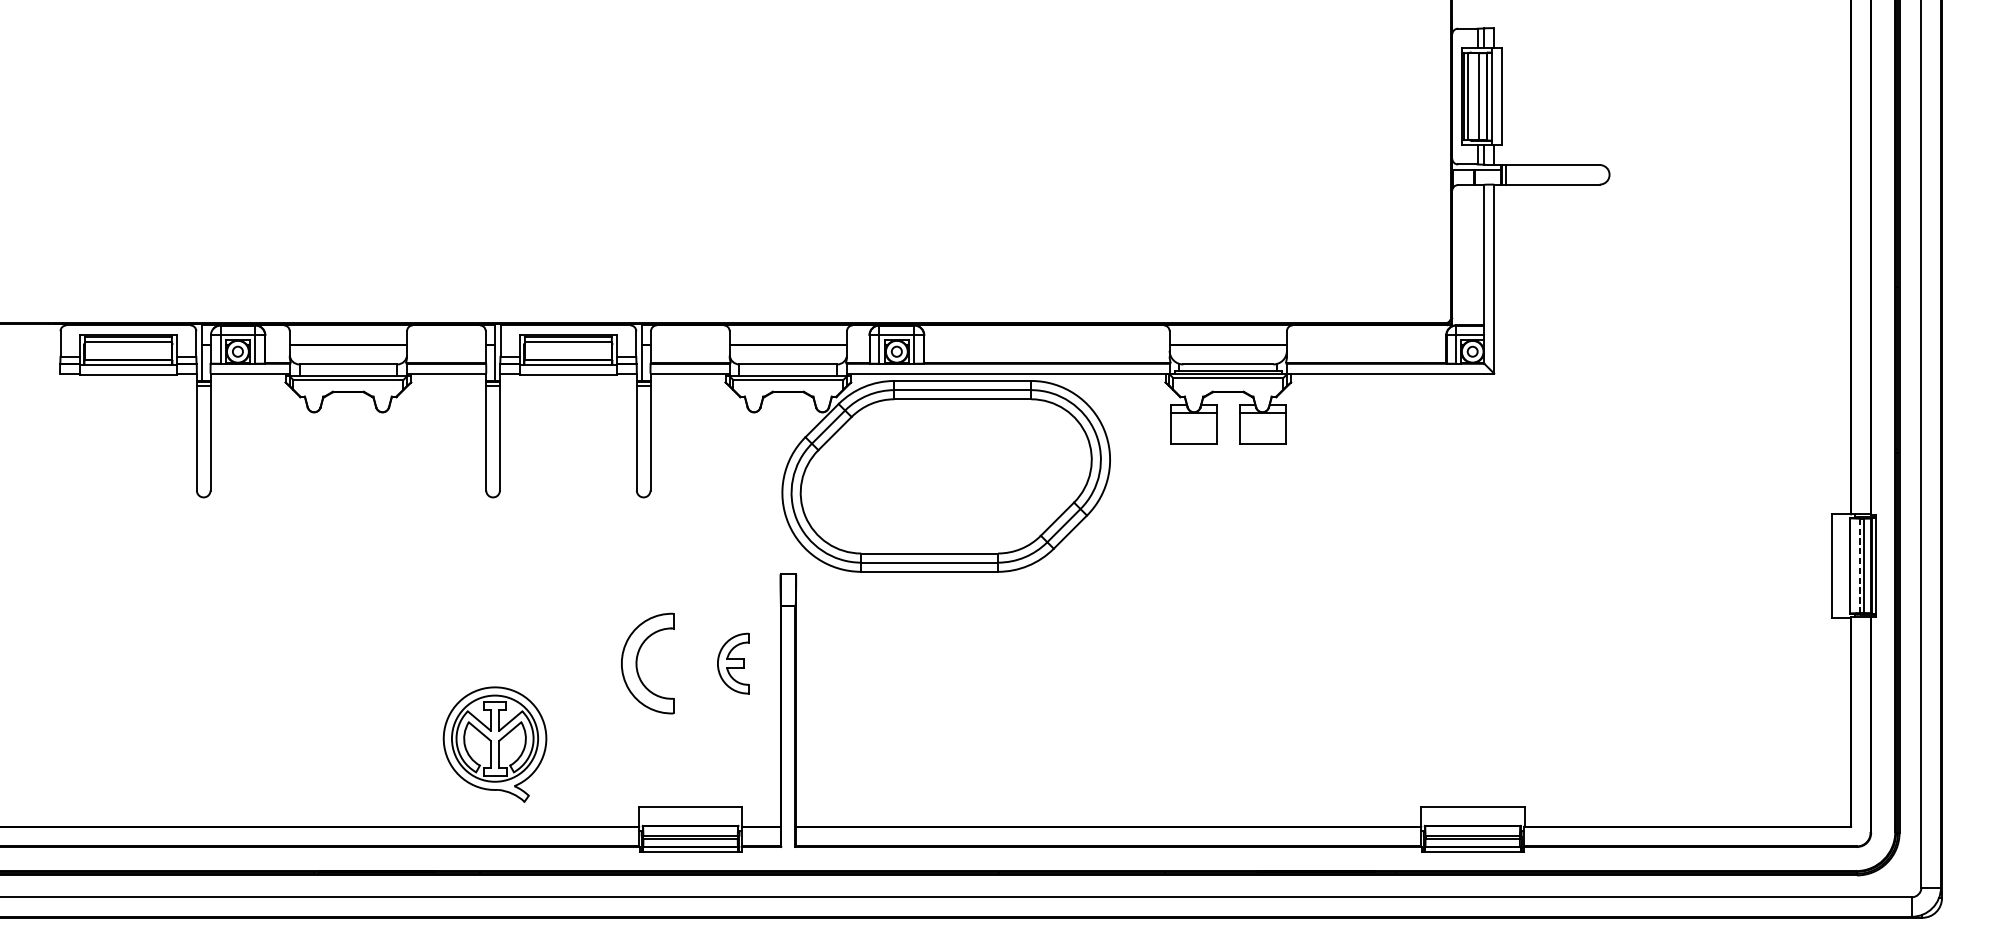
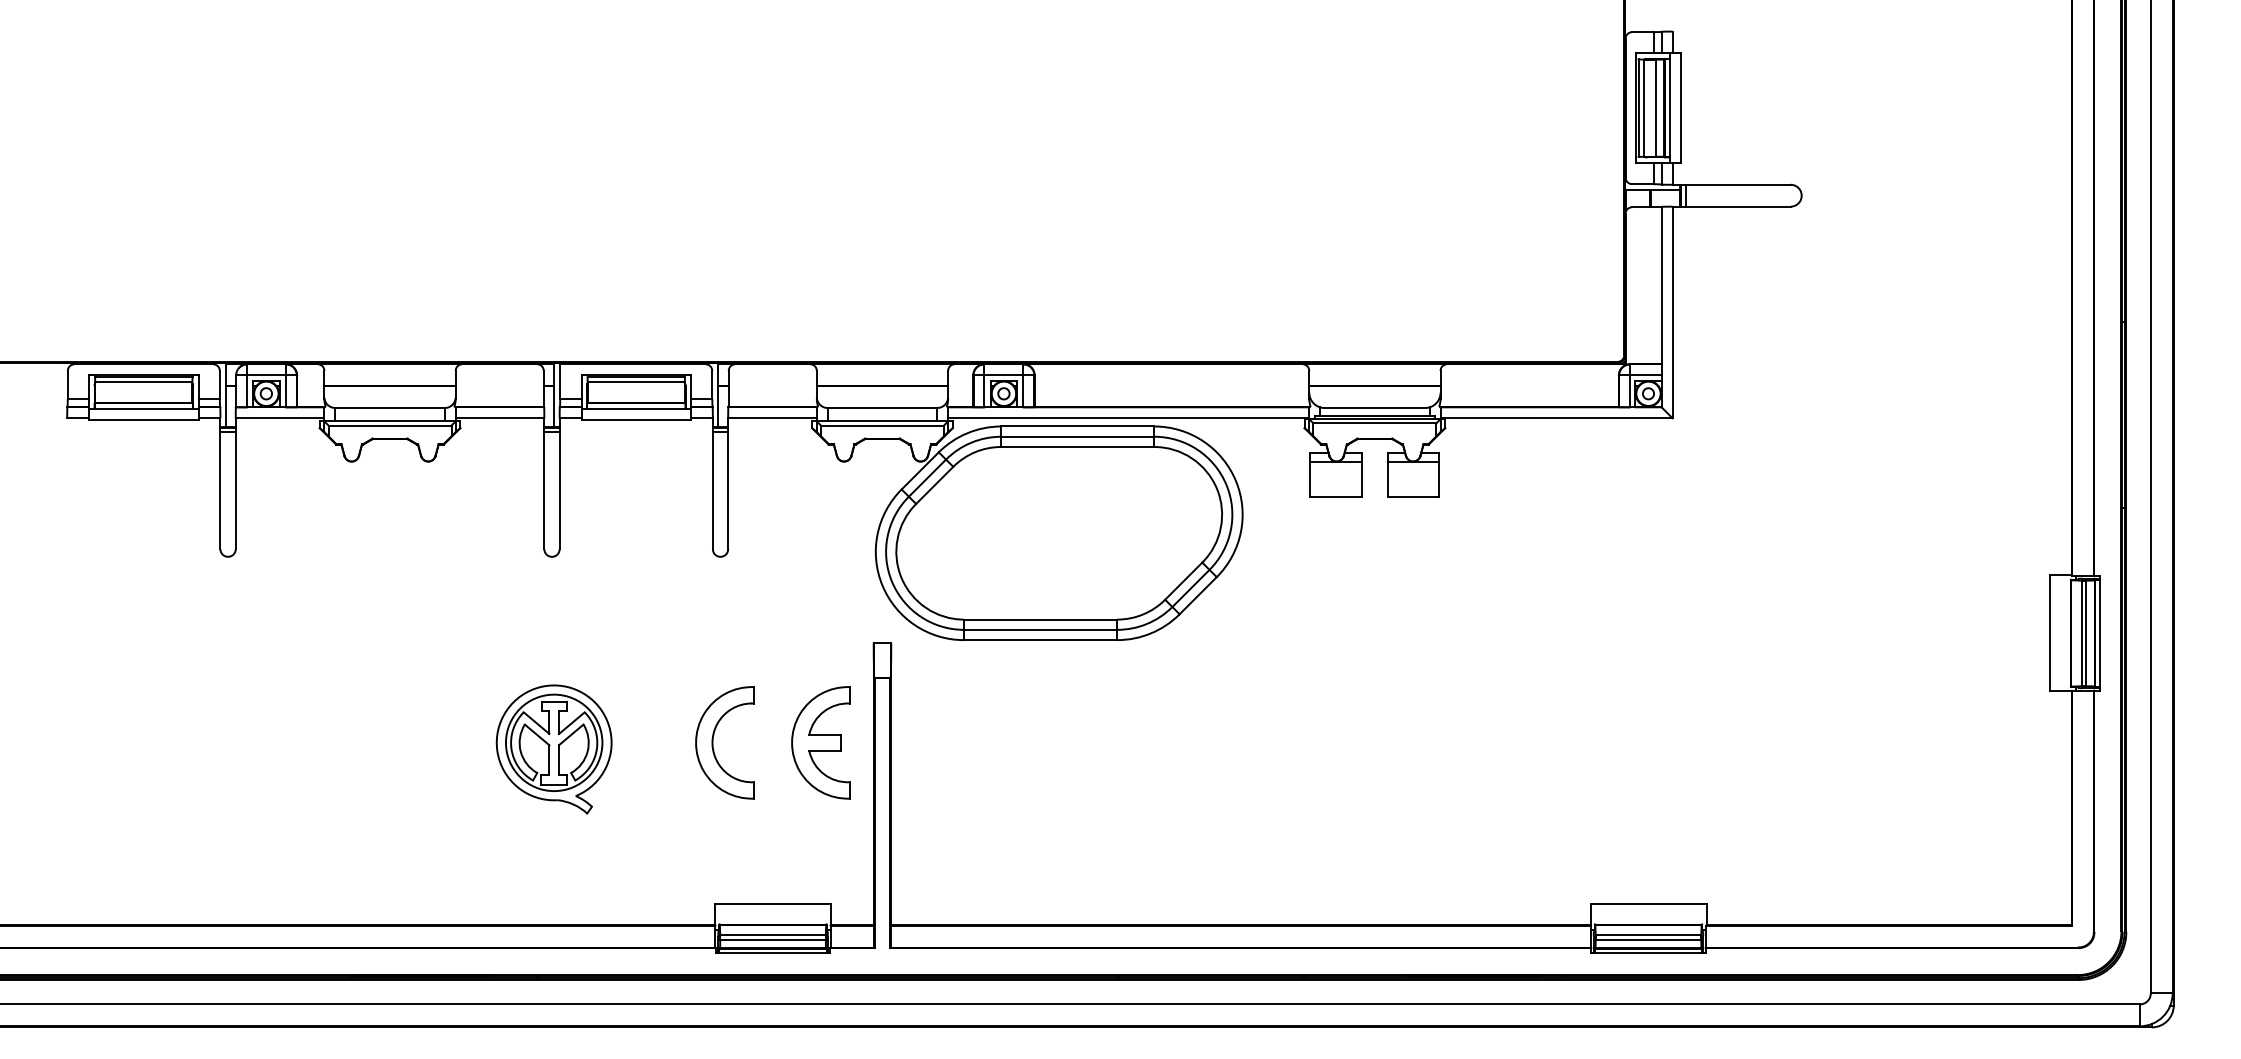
line: (1859, 565) -> (2081, 633), dashed -> solid
part: (732, 663) -> (820, 742), size x1.67
part: (494, 744) -> (553, 749), moved

